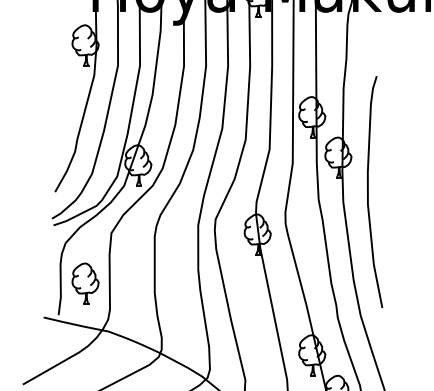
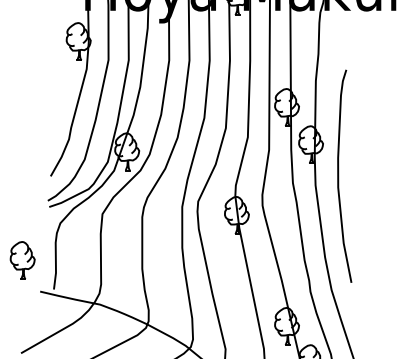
part: (85, 283) -> (22, 260), moved

